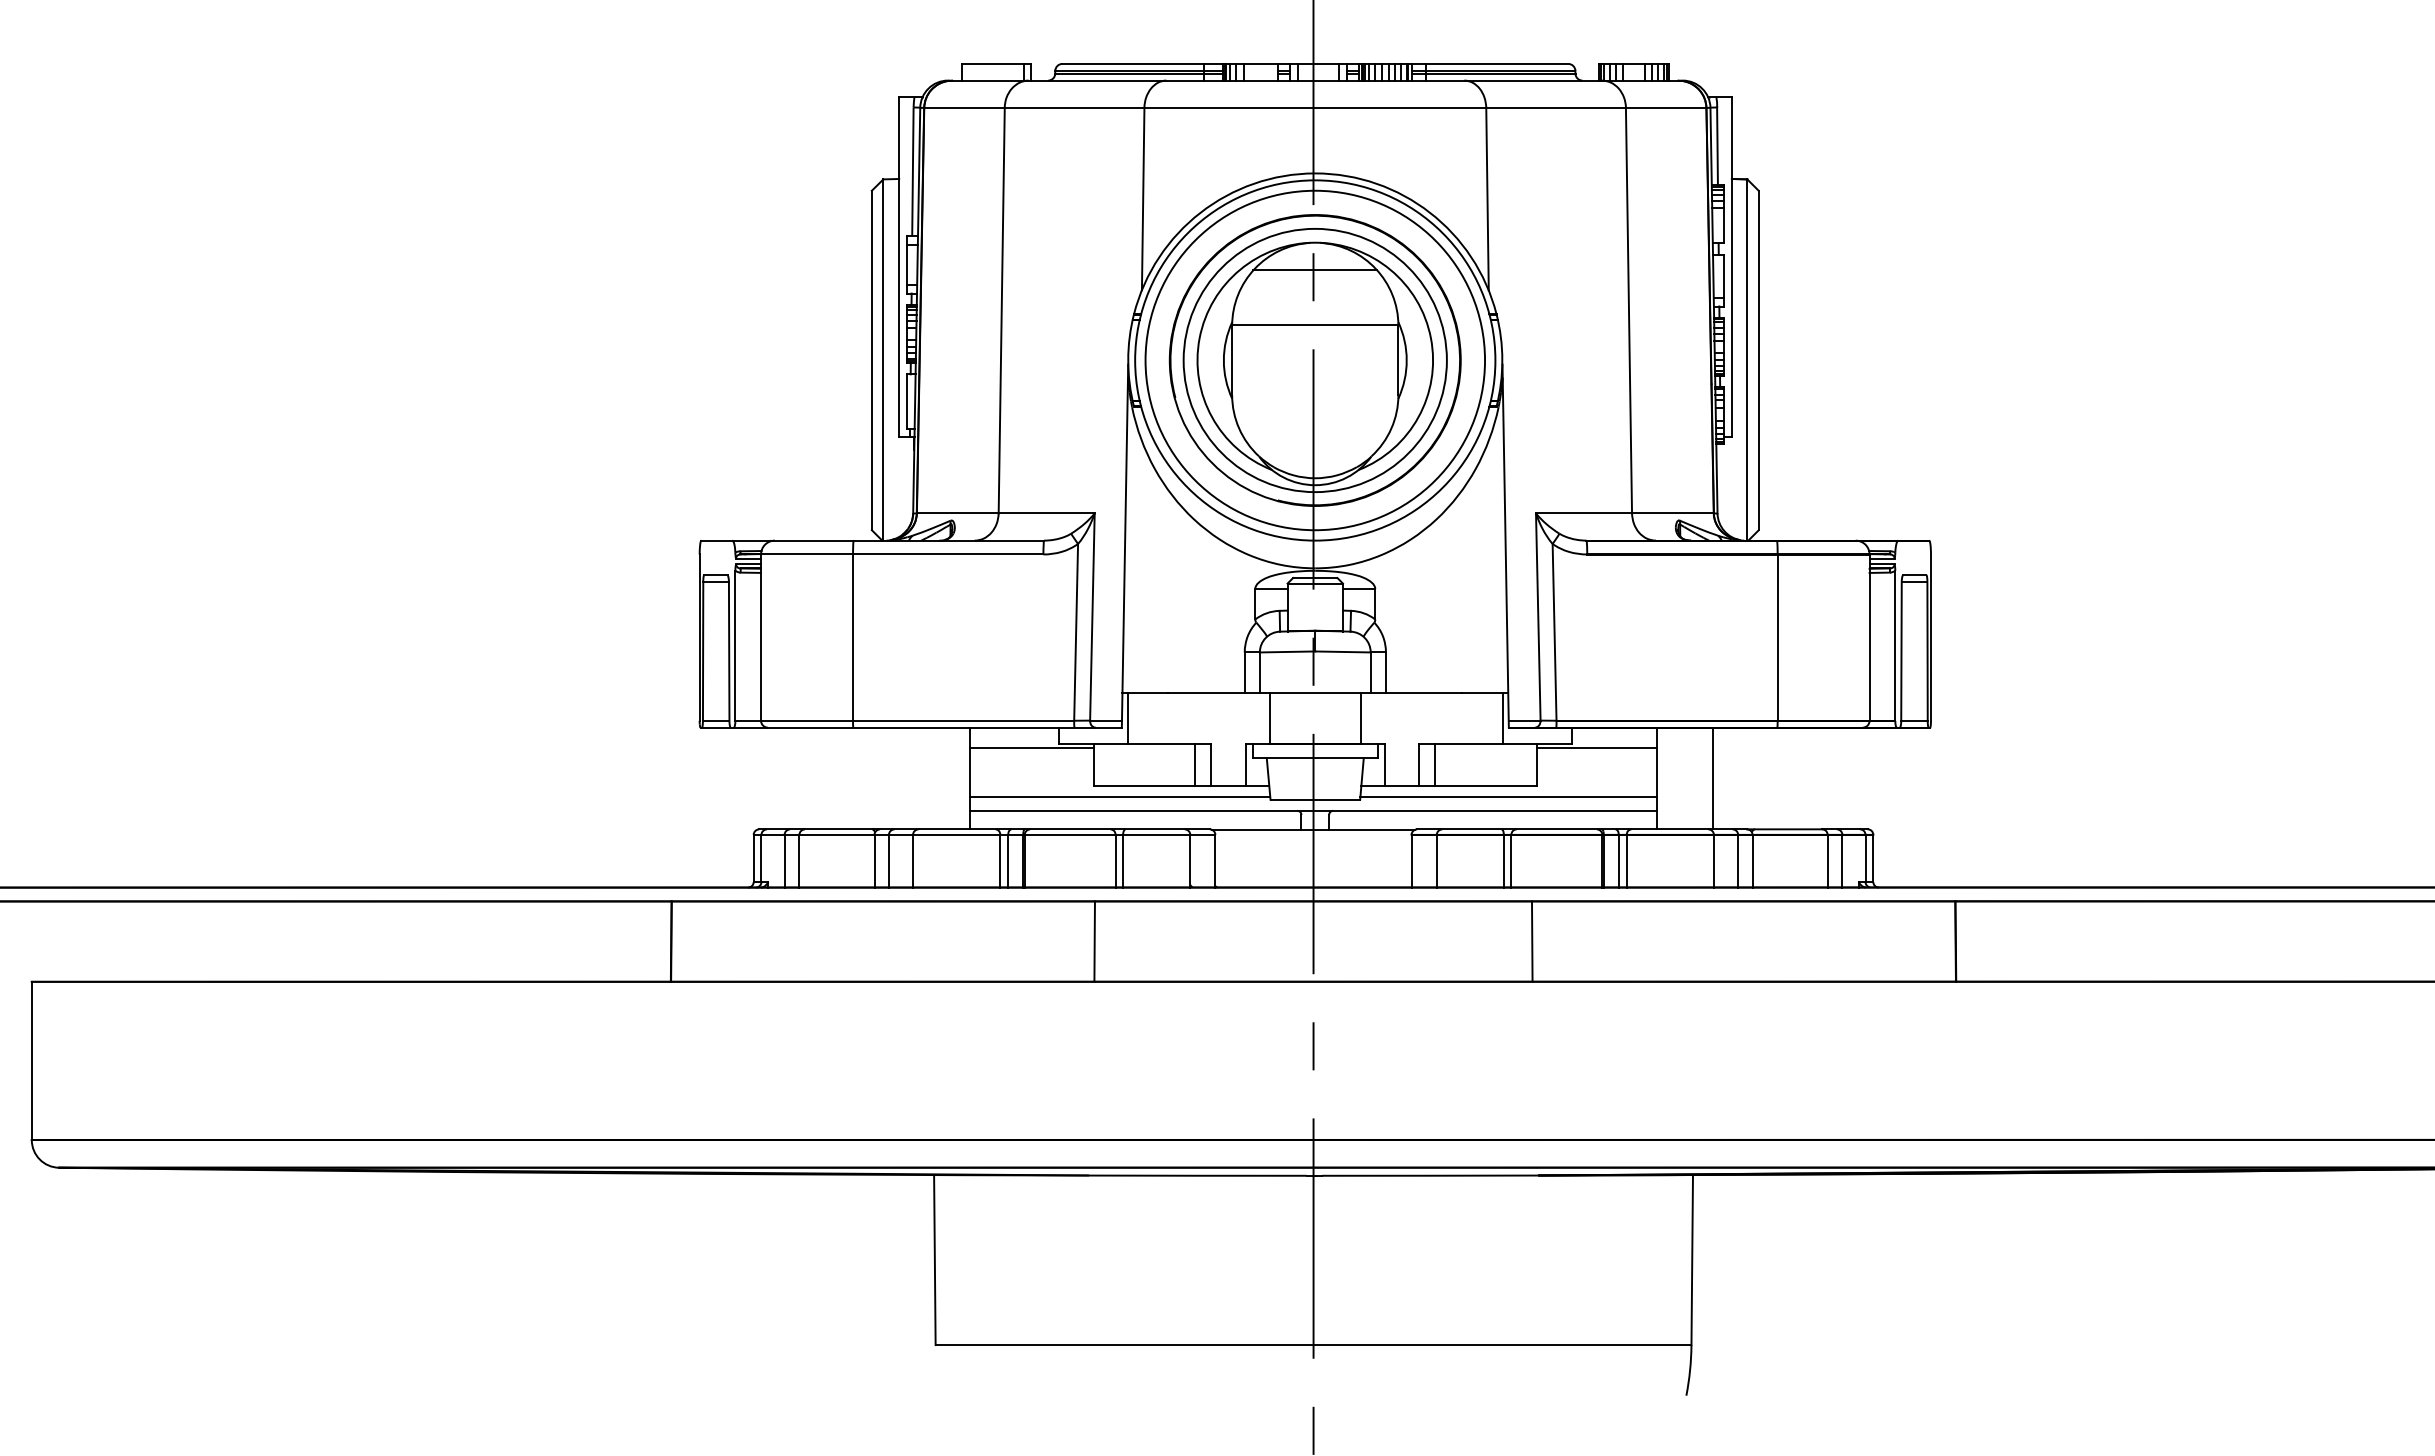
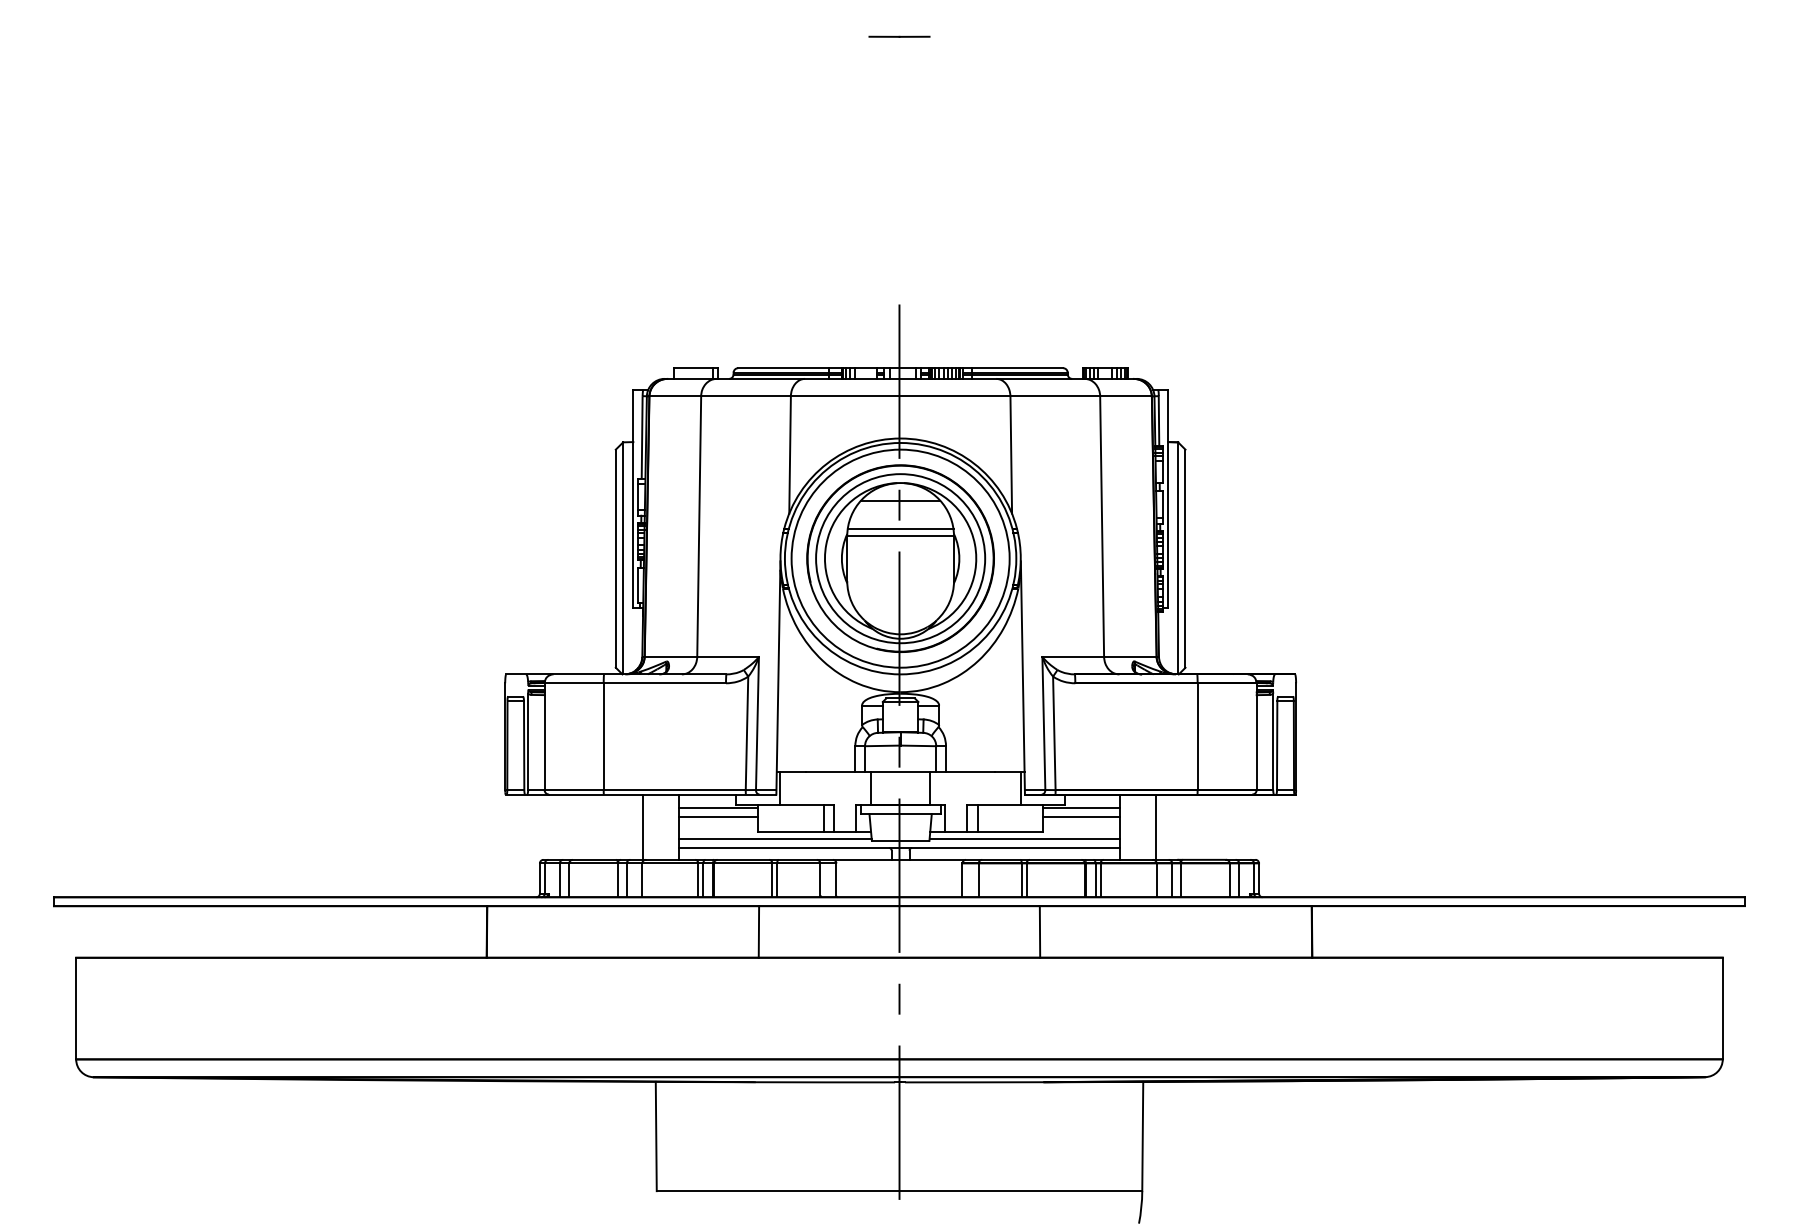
line: (1315, 315) -> (900, 529), added
line: (1031, 761) -> (718, 816), added
line: (1596, 761) -> (1081, 816), added
line: (914, 777) -> (643, 826), added

